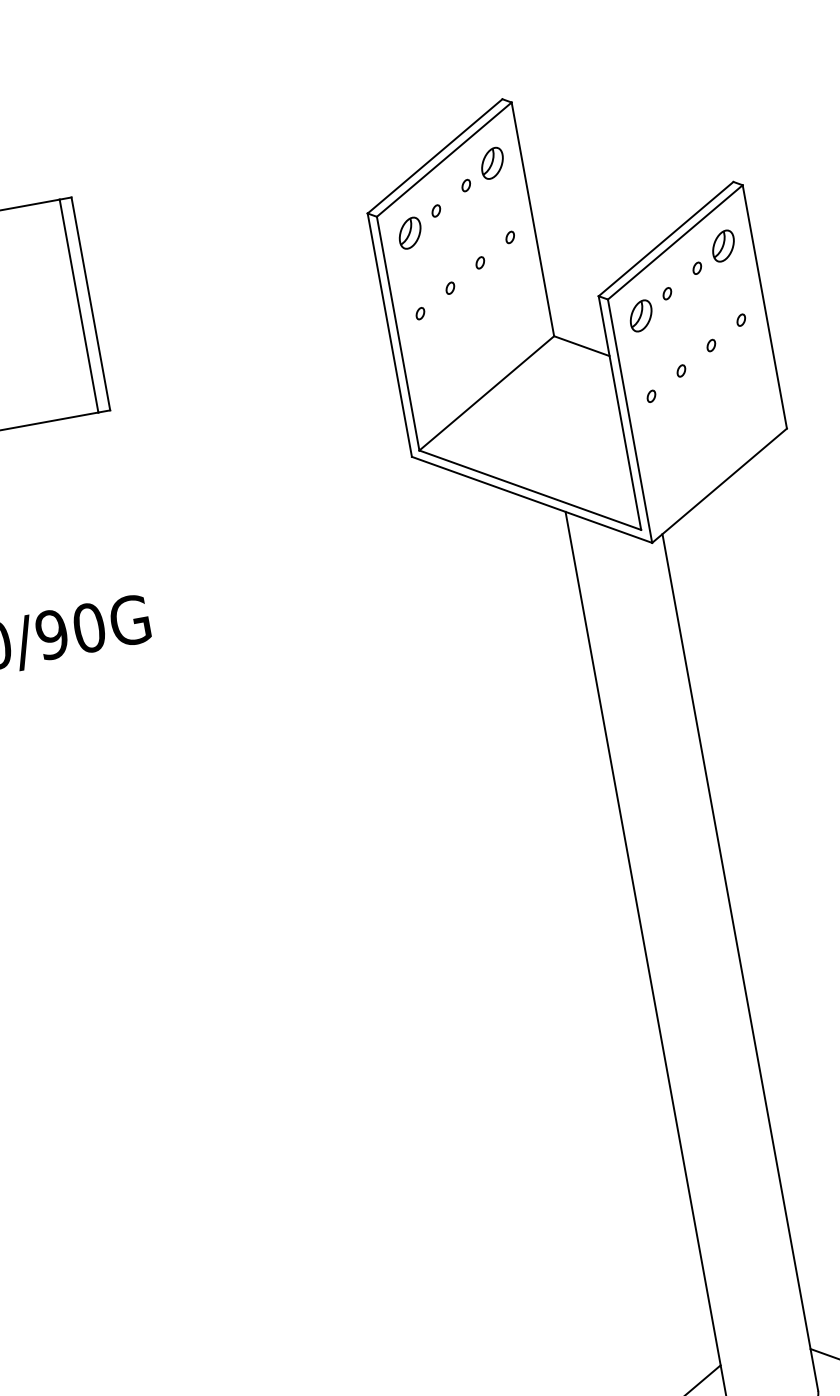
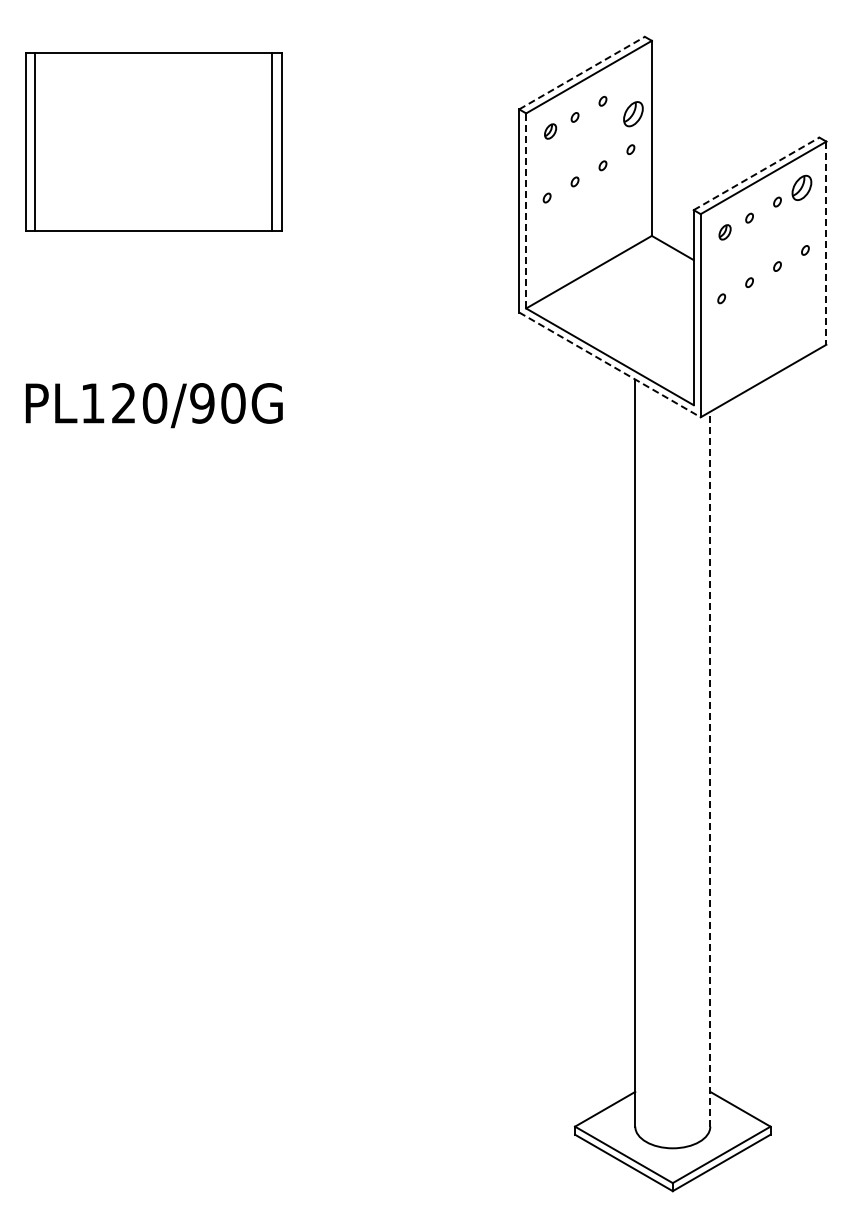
line: (435, 156) -> (582, 73), solid -> dashed
part: (492, 163) -> (633, 114), moved
part: (409, 233) -> (550, 131), size x0.6
line: (665, 238) -> (756, 173), solid -> dashed
line: (765, 307) -> (826, 243), solid -> dashed
part: (640, 316) -> (724, 232), size x0.6
line: (398, 333) -> (526, 210), solid -> dashed
line: (531, 499) -> (609, 364), solid -> dashed
line: (740, 961) -> (710, 768), solid -> dashed

